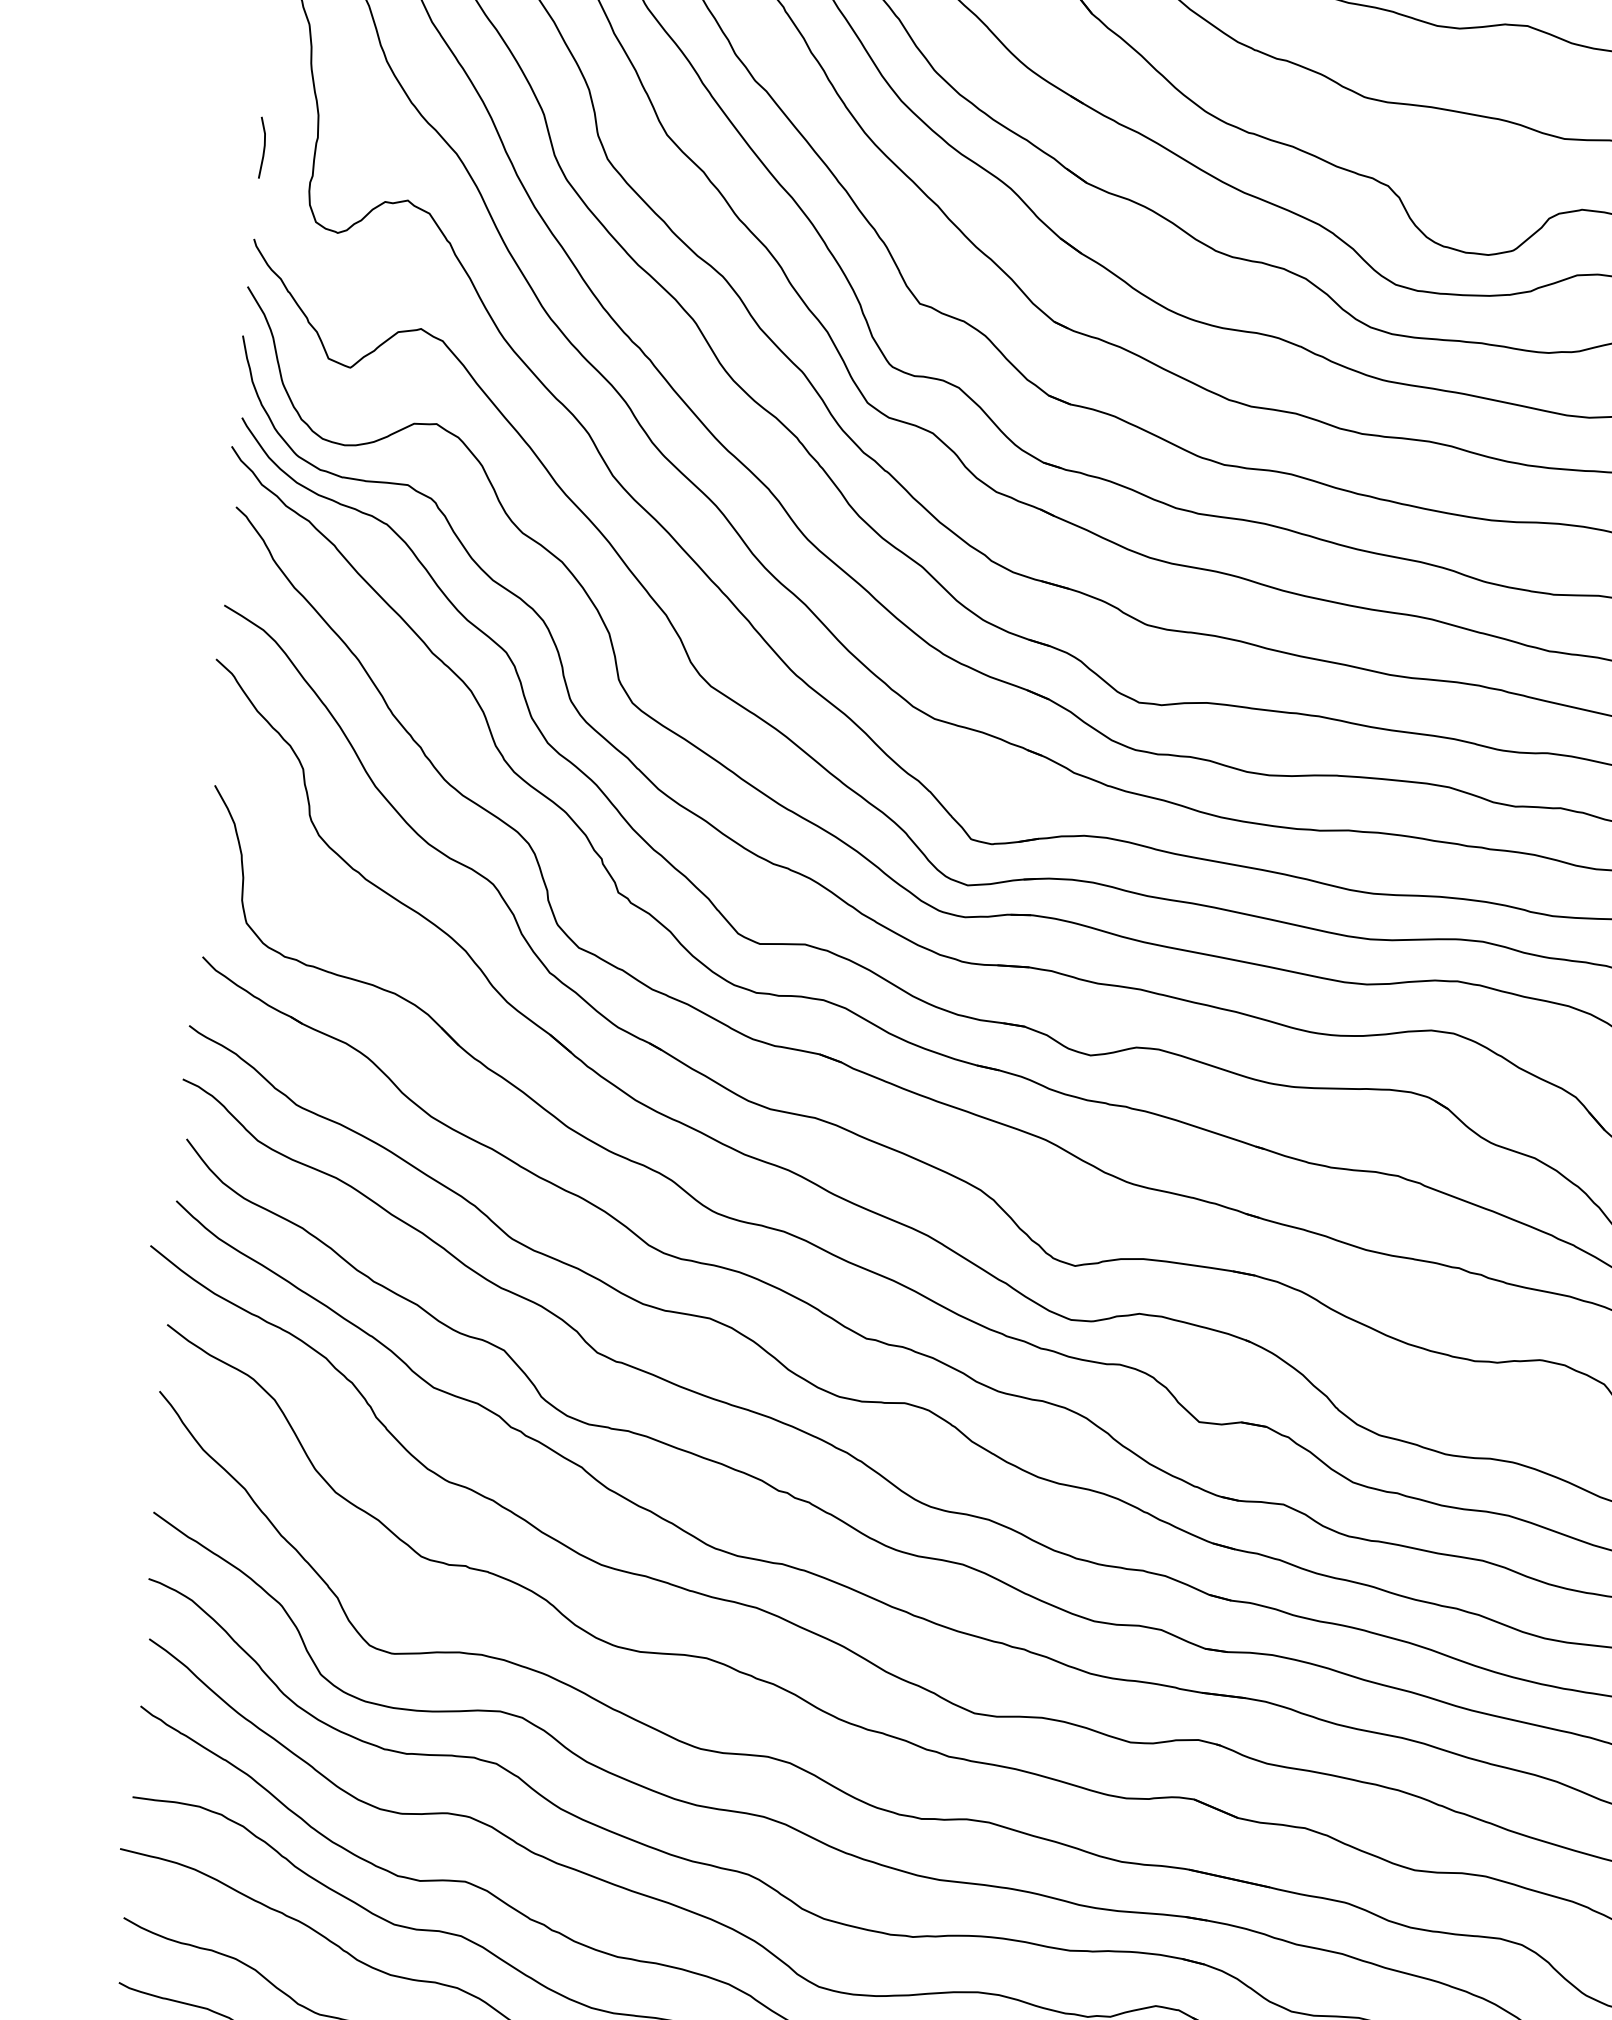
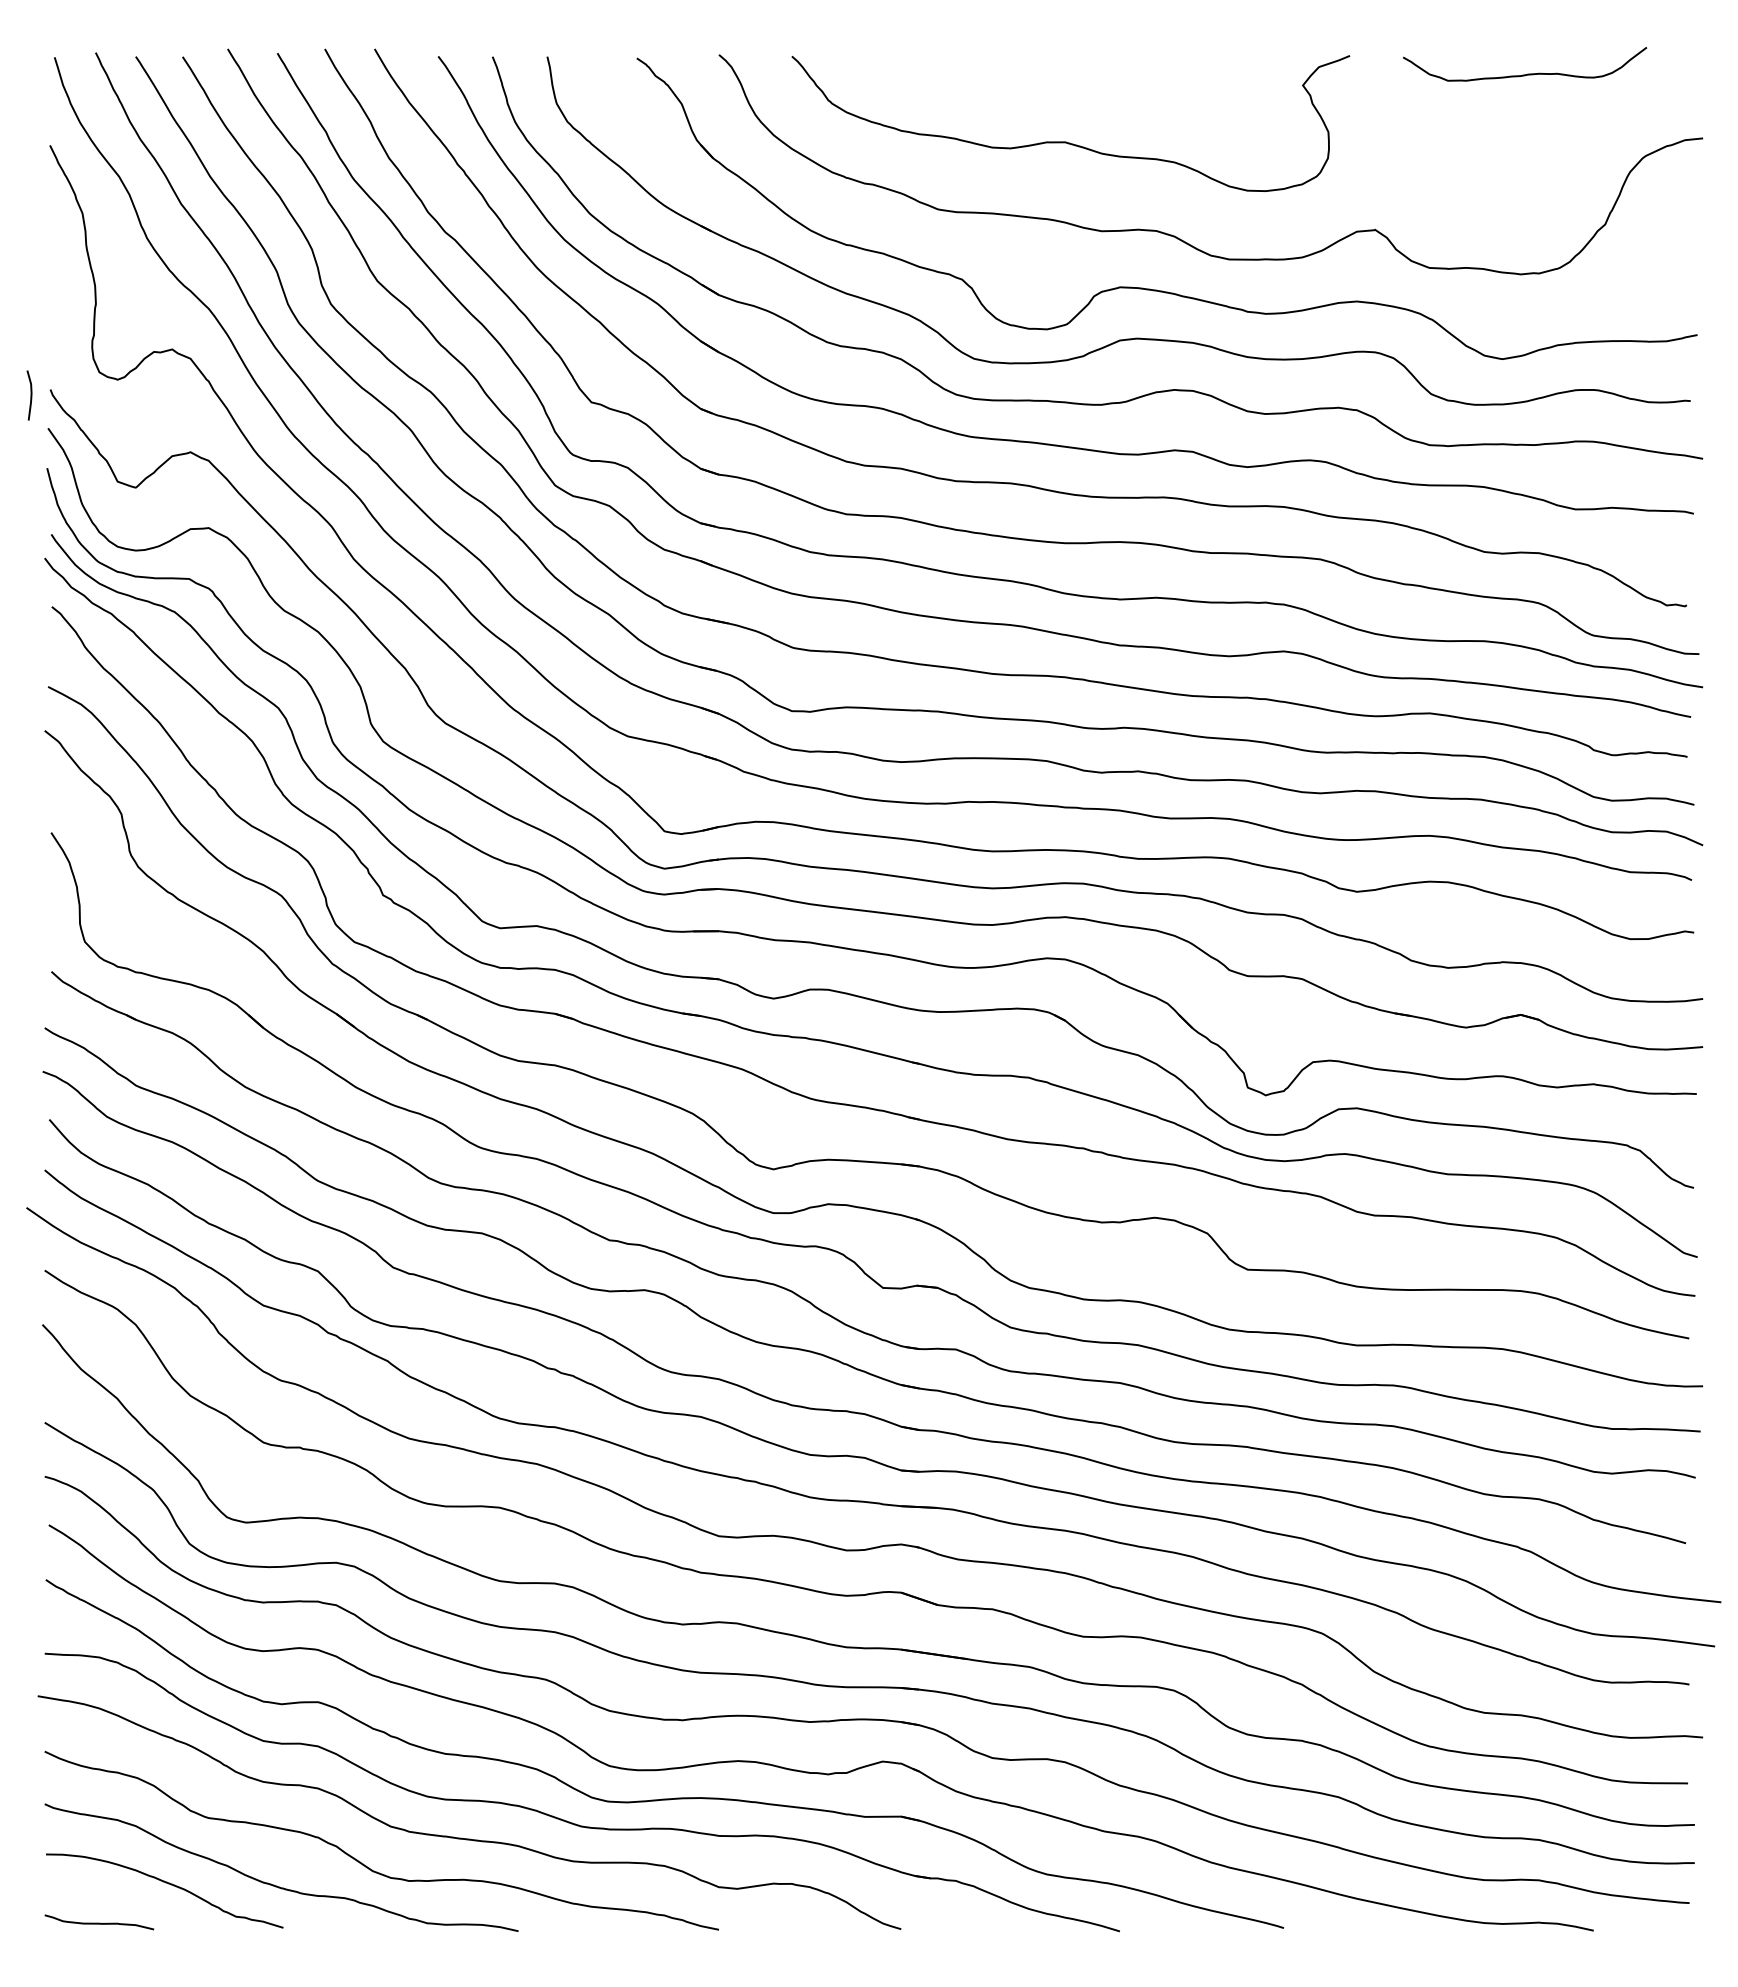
line: (263, 147) -> (30, 395), moved

